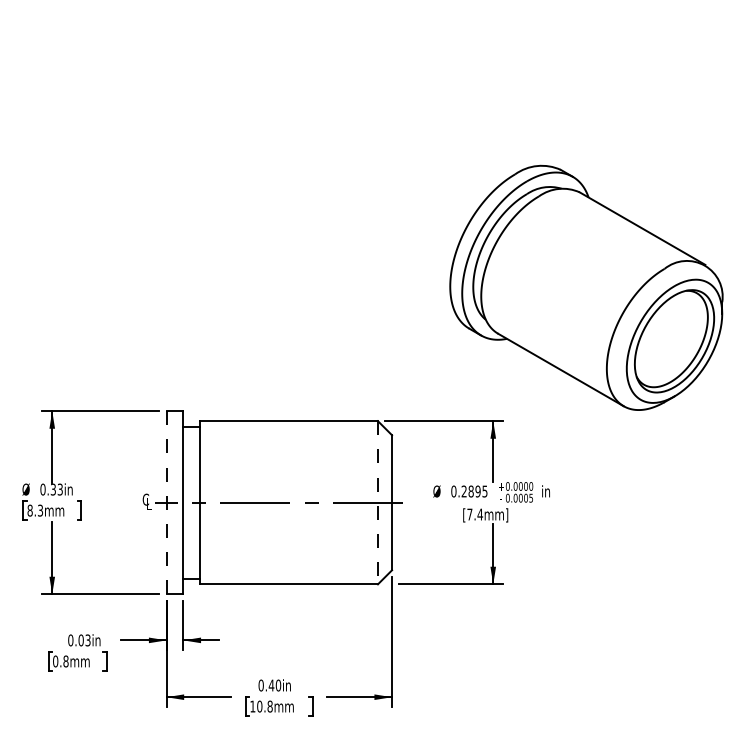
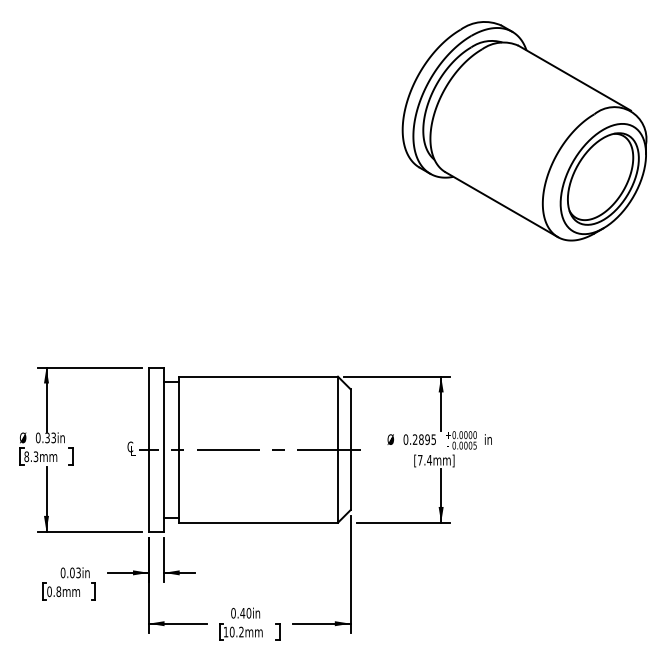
part: (586, 287) -> (524, 130), moved
line: (166, 502) -> (148, 449), dashed -> solid
line: (377, 502) -> (337, 449), dashed -> solid
text: (269, 706) -> (240, 632), 10.8mm -> 10.2mm

